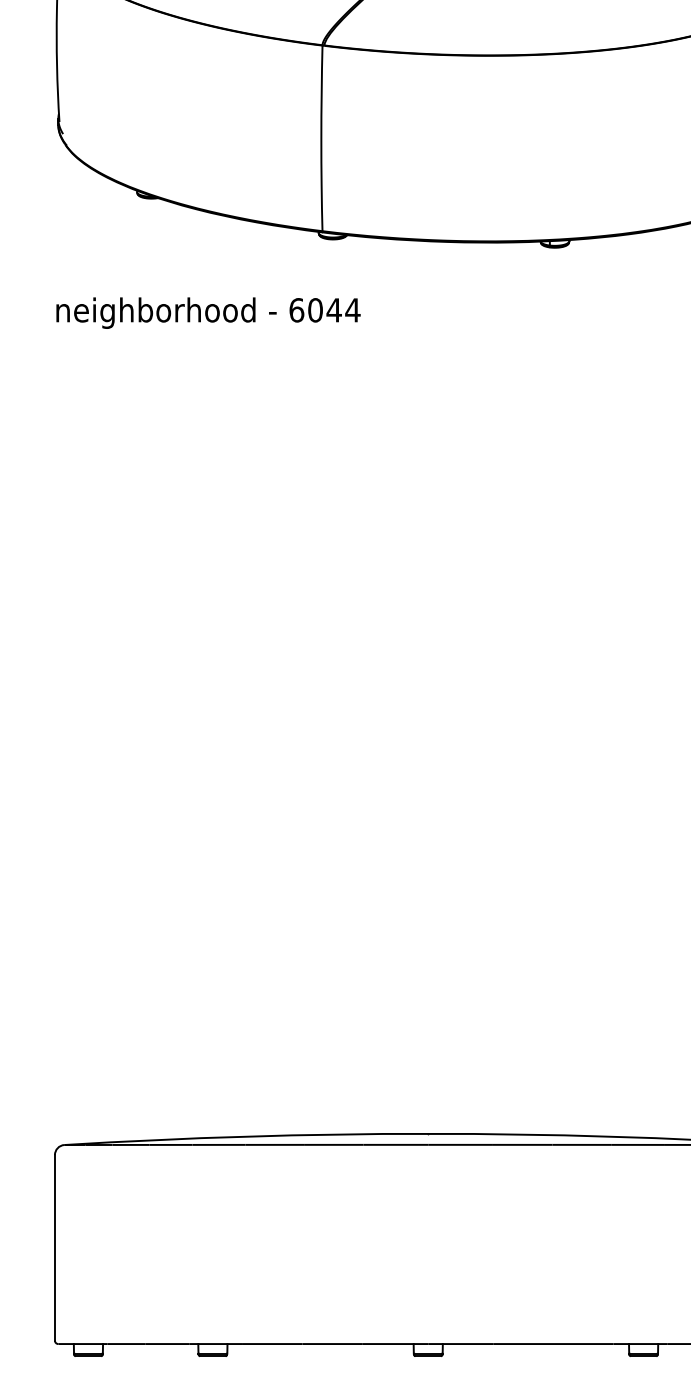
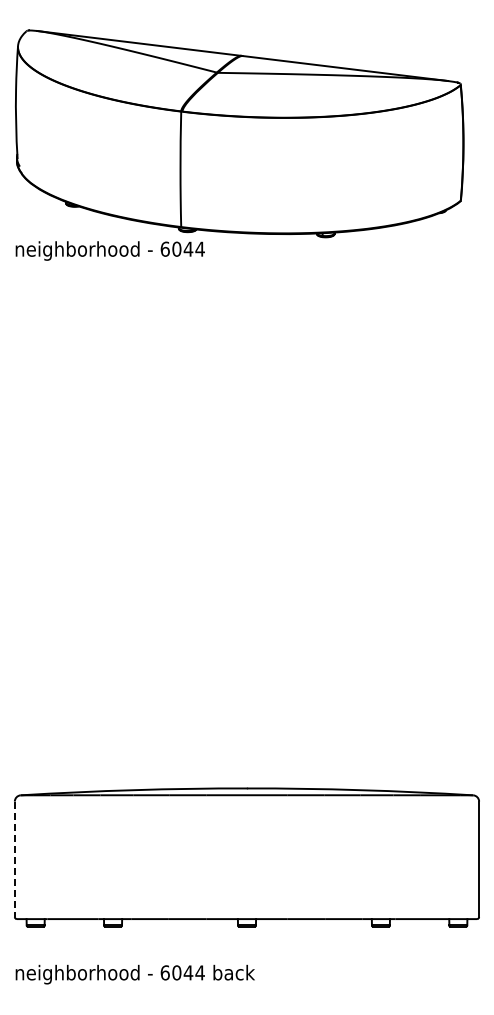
text: (207, 312) -> (109, 250), moved
line: (54, 1248) -> (14, 859), solid -> dashed

